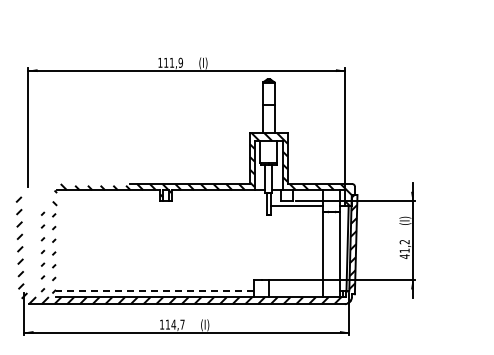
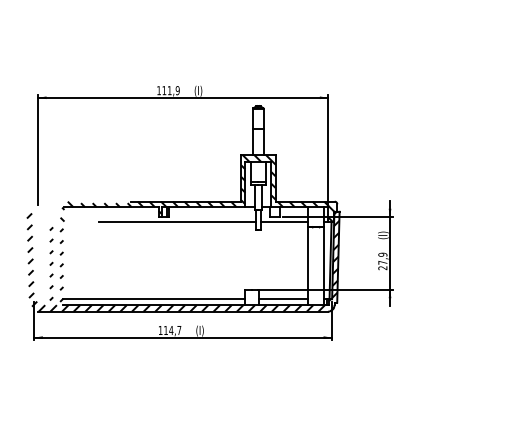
line: (180, 206) -> (177, 222), added
text: (404, 249) -> (382, 261), 41,2 -> 27,9
line: (155, 290) -> (154, 299), dashed -> solid
line: (296, 290) -> (283, 299), added

